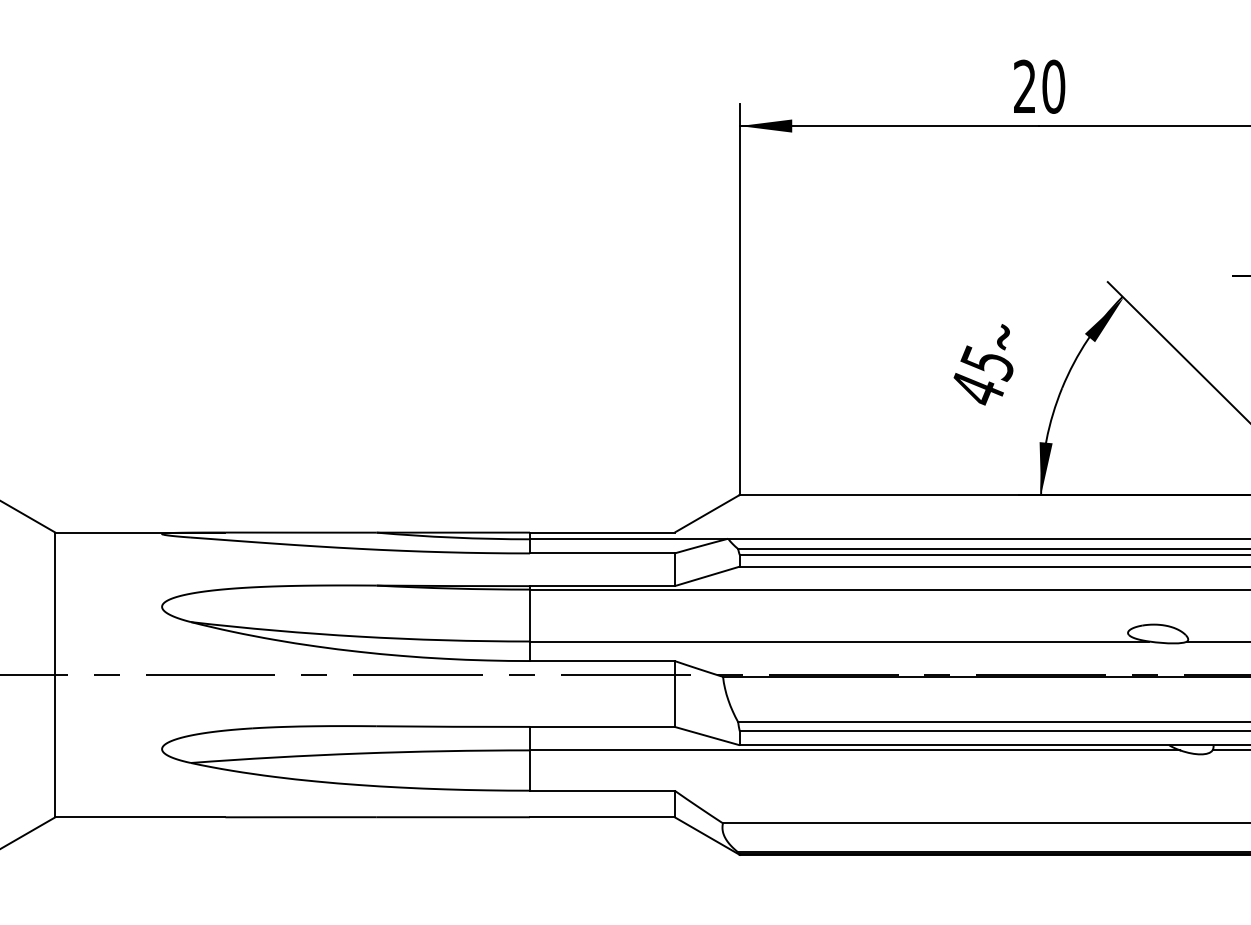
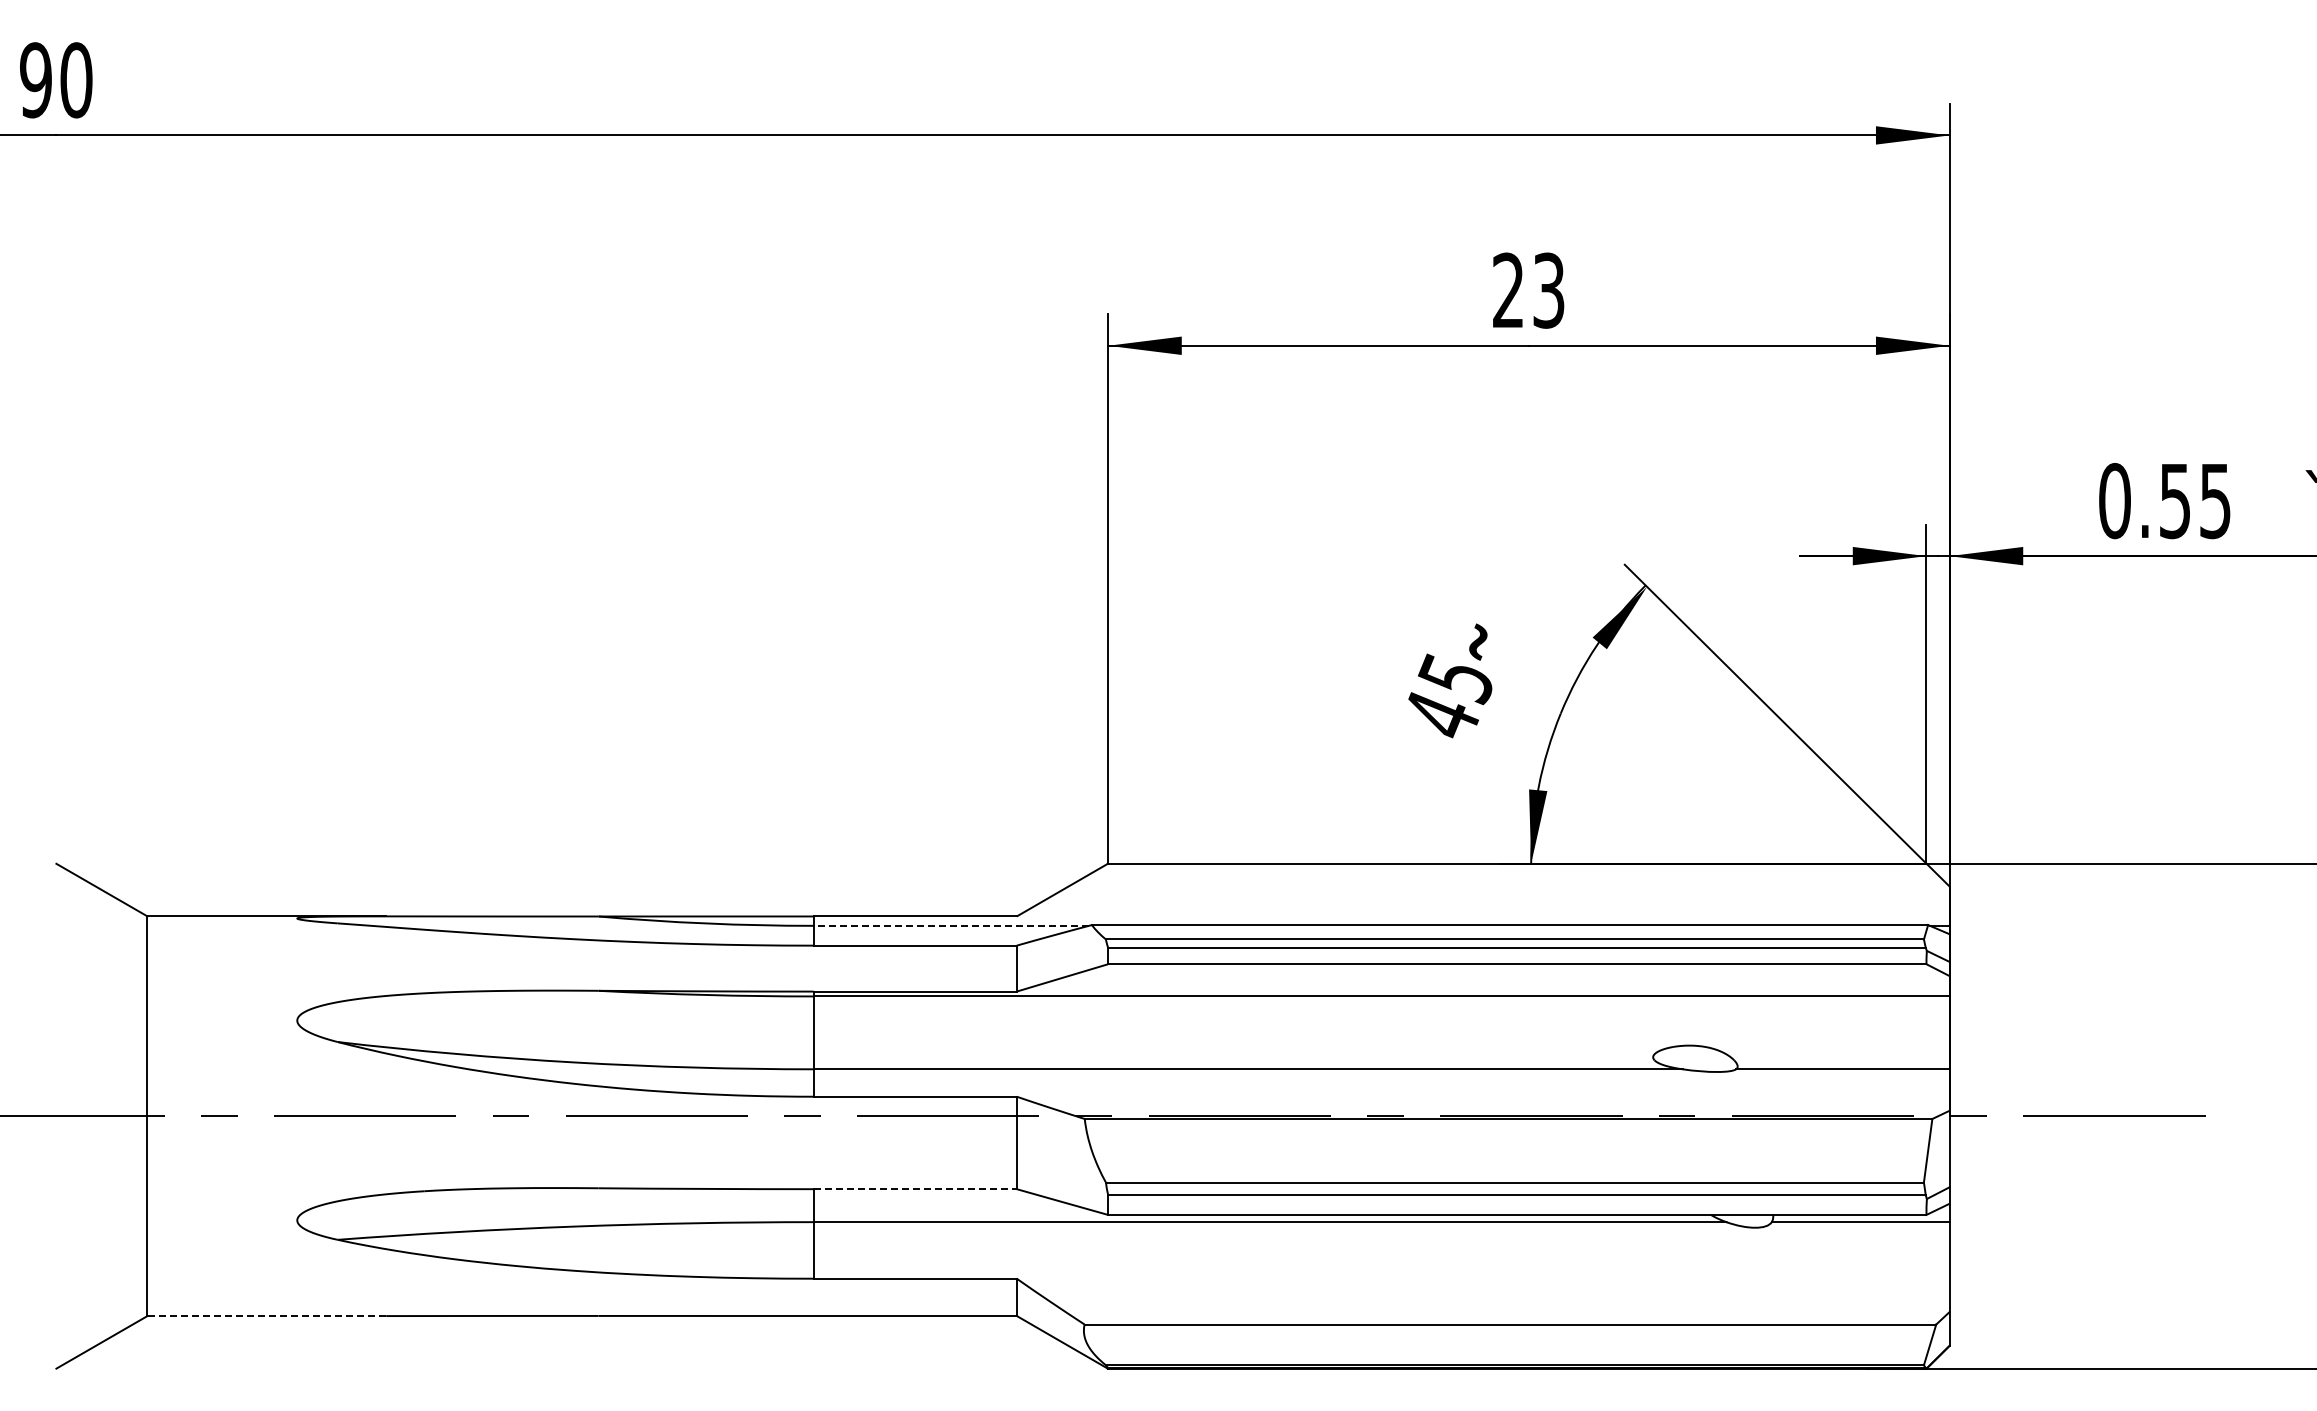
text: (1054, 86) -> (1549, 290), 20 -> 23
line: (628, 539) -> (951, 925), solid -> dashed
line: (602, 727) -> (915, 1189), solid -> dashed
line: (140, 817) -> (266, 1316), solid -> dashed

